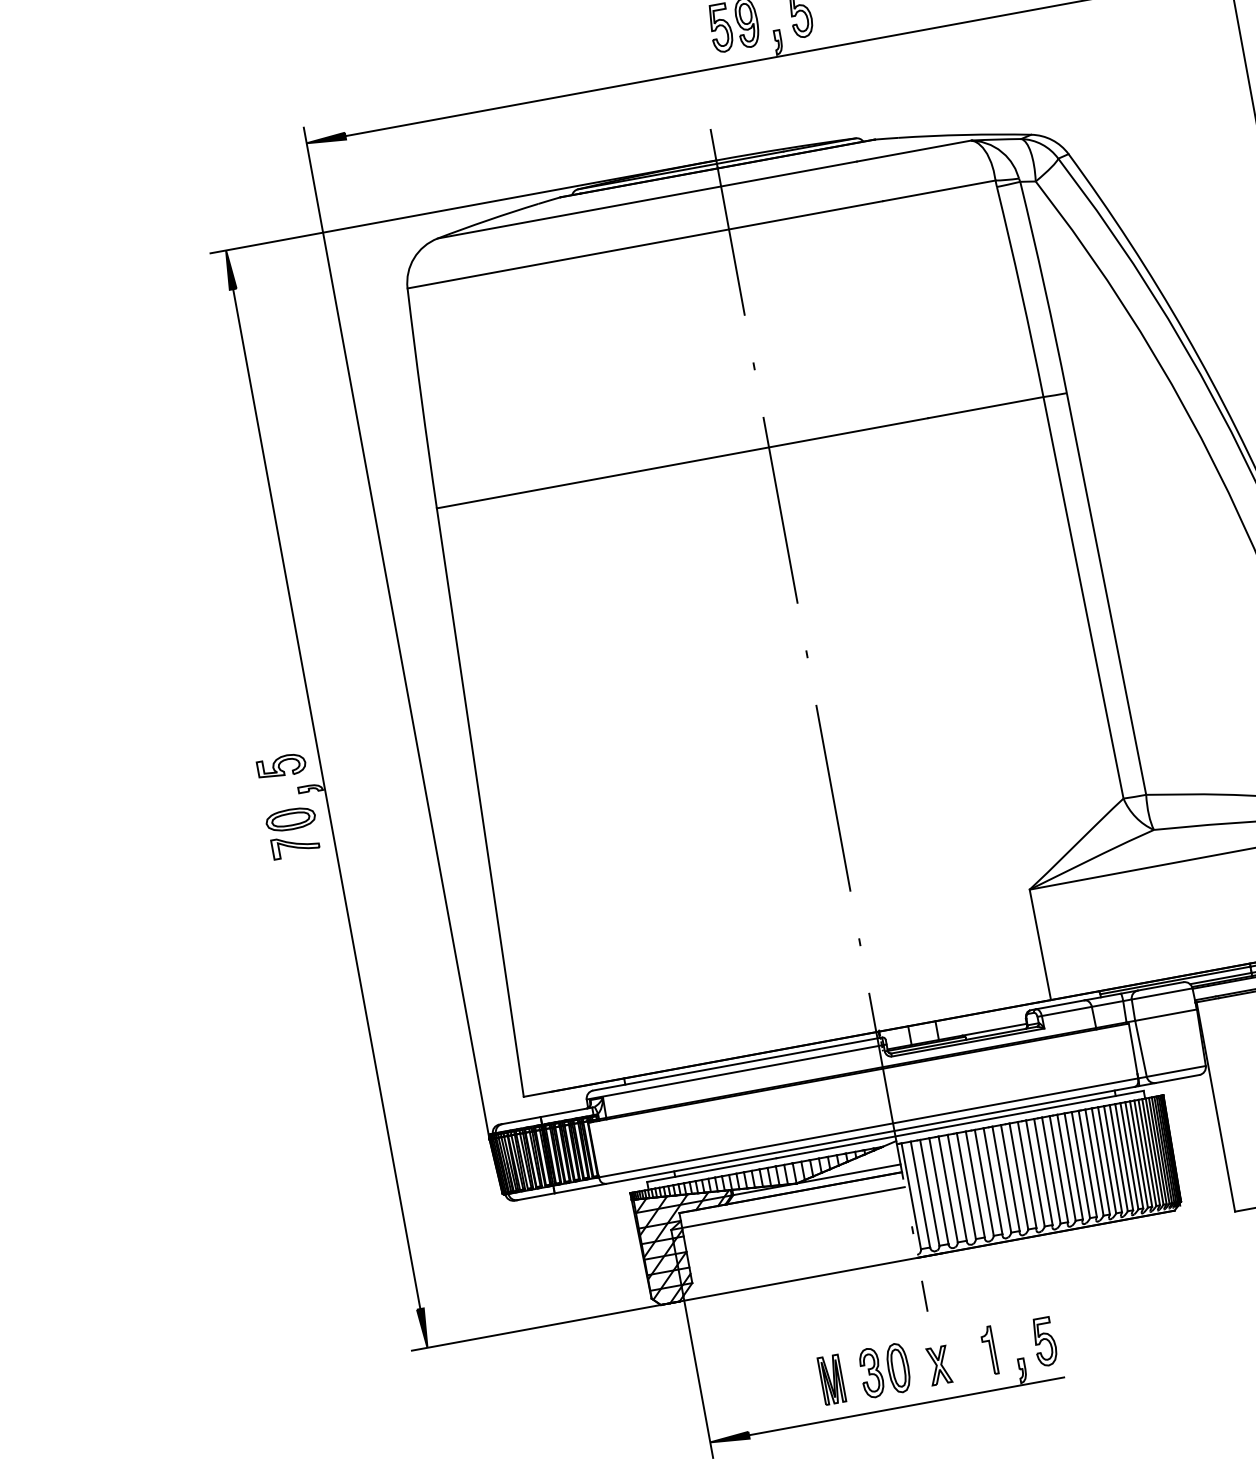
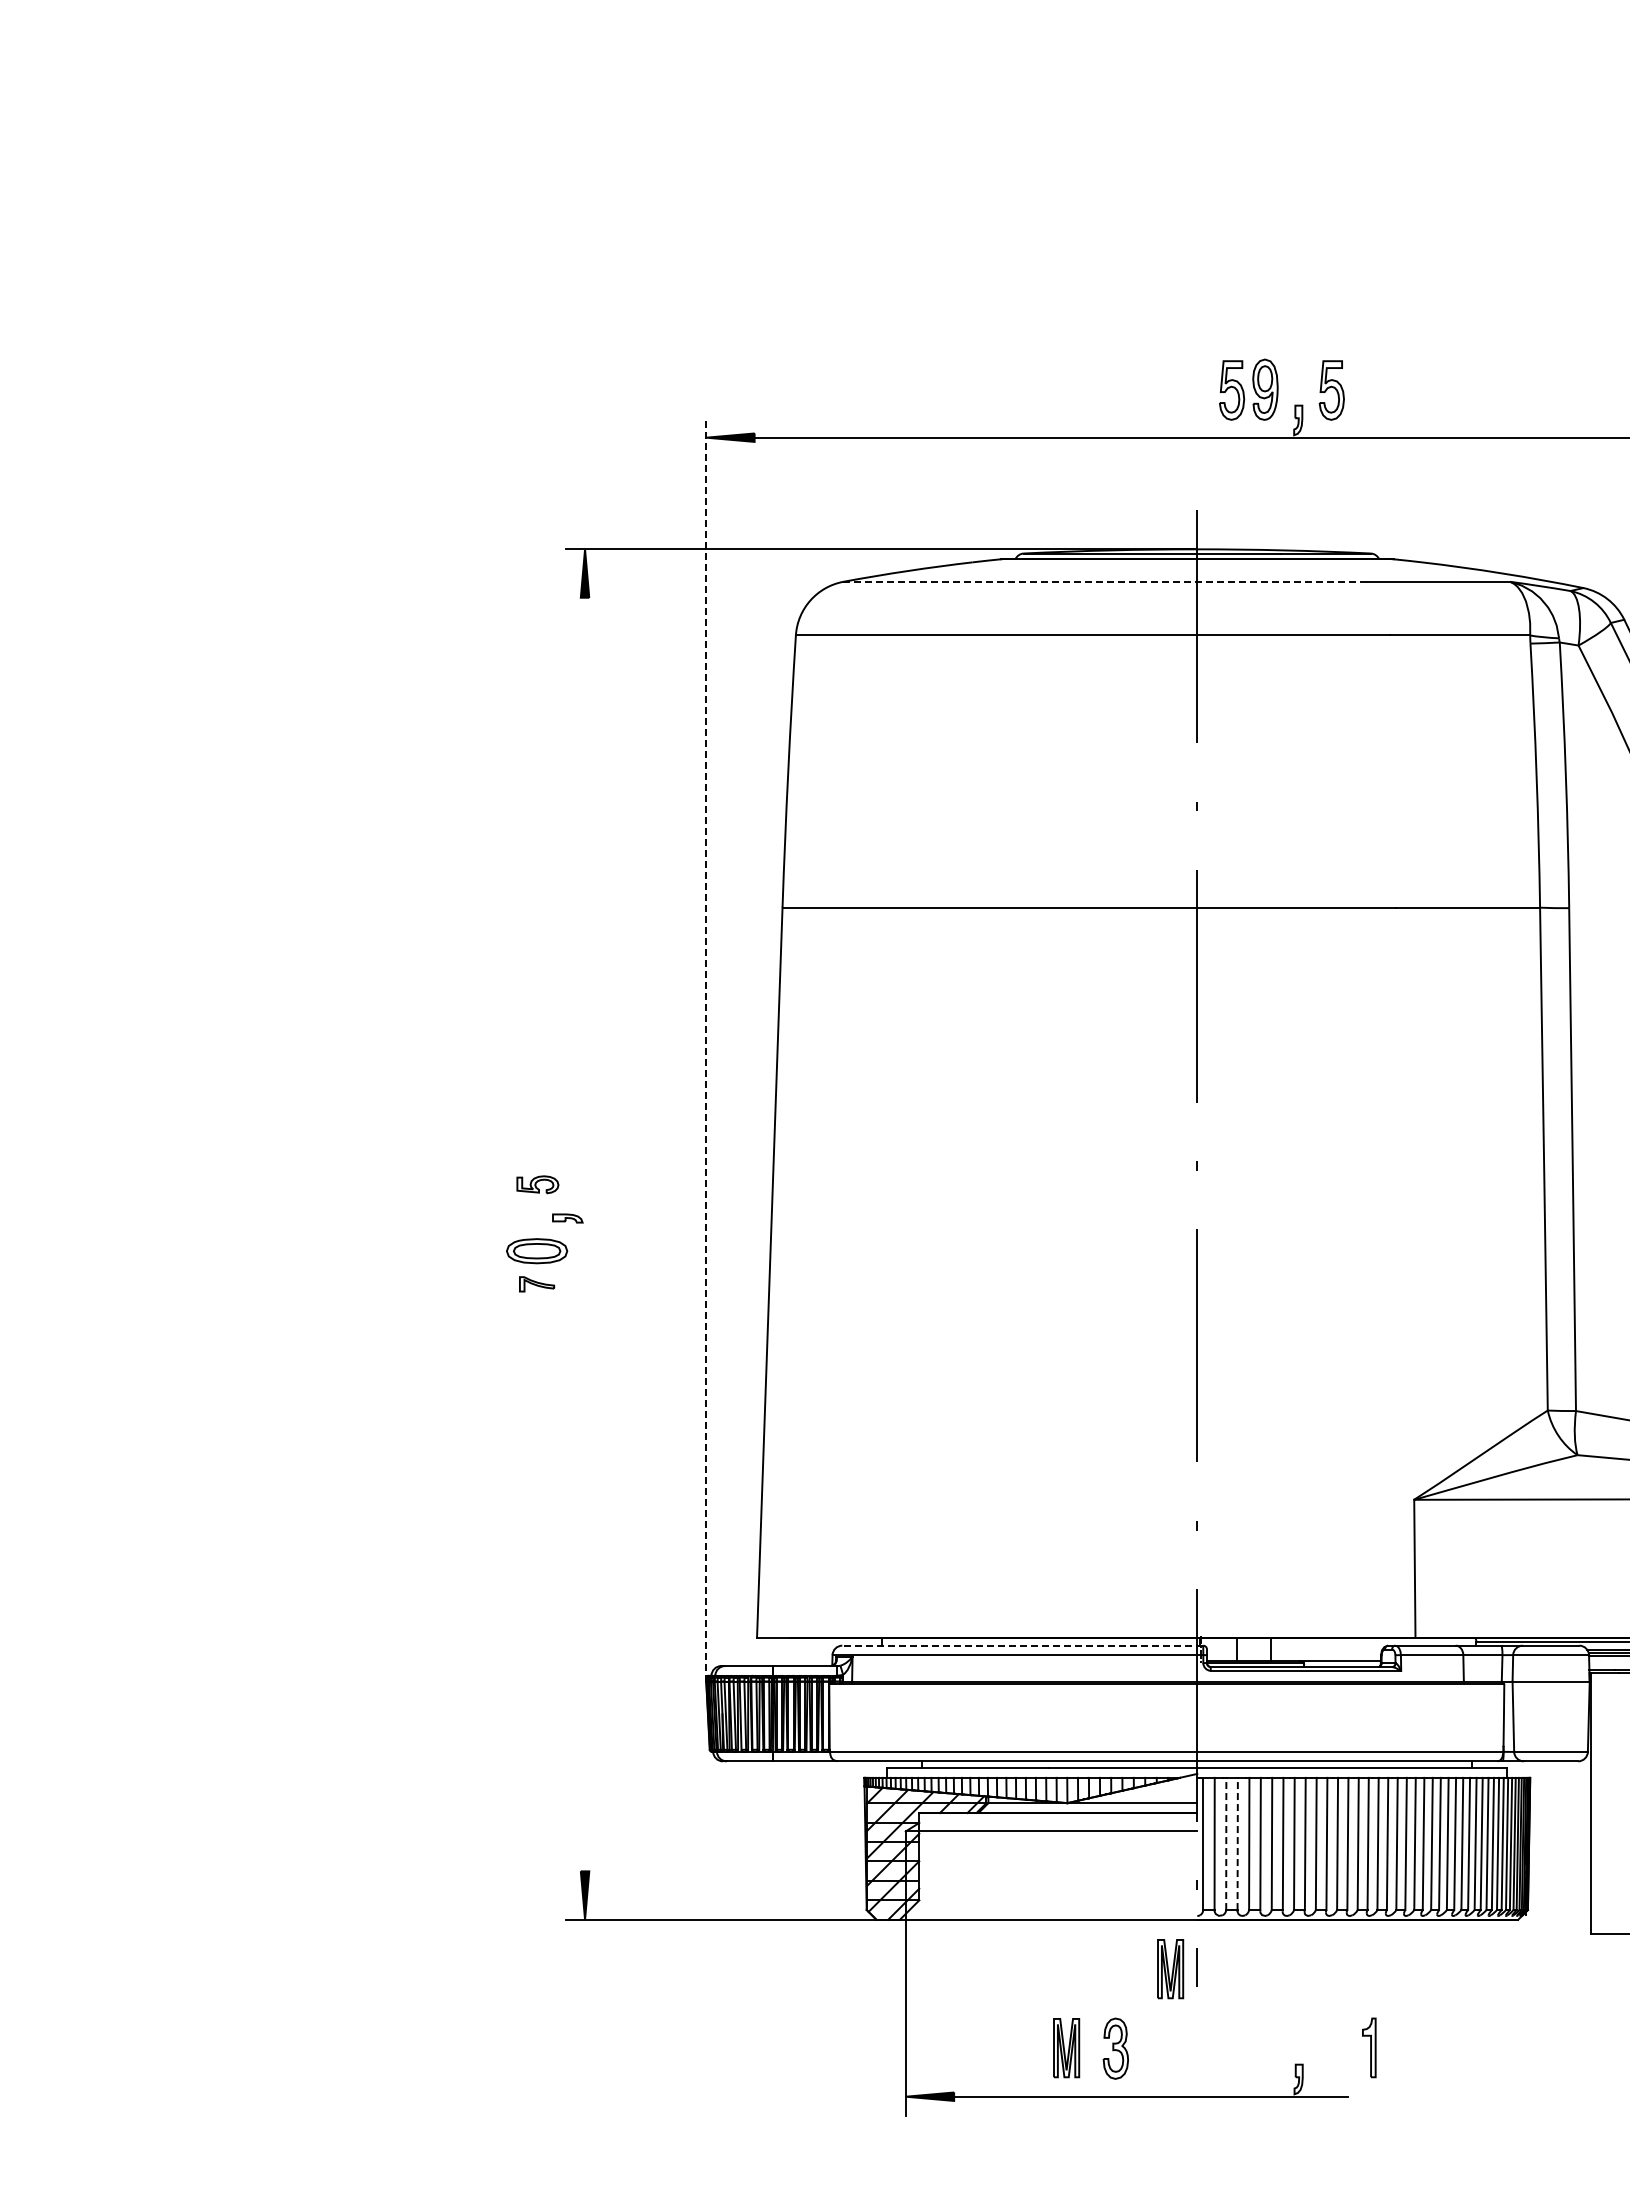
line: (647, 199) -> (1105, 581), solid -> dashed
line: (396, 633) -> (706, 1049), solid -> dashed
part: (281, 766) -> (537, 1184), size x0.7
line: (327, 799) -> (585, 1234), removed
part: (295, 846) -> (536, 1284), size x0.6
line: (737, 1063) -> (1022, 1645), solid -> dashed
line: (938, 1190) -> (1237, 1843), solid -> dashed
line: (929, 1192) -> (1226, 1843), solid -> dashed
part: (903, 1301) -> (1170, 1969), added
part: (1045, 1341) -> (1332, 2049), removed
part: (989, 1350) -> (1369, 2047), moved
part: (939, 1365) -> (1199, 2054), removed
part: (898, 1367) -> (1149, 2048), removed

